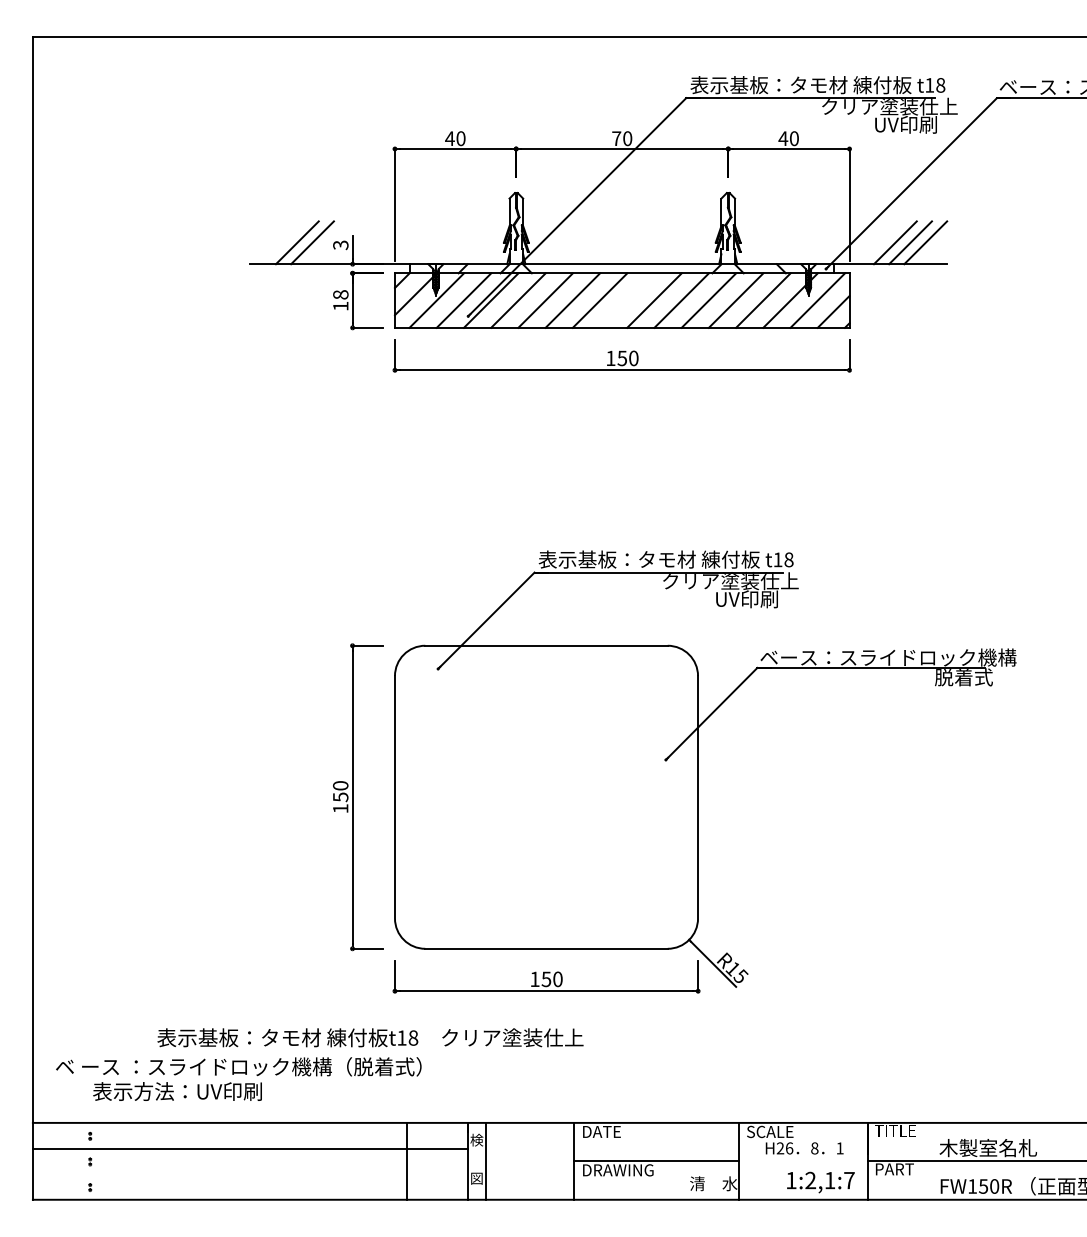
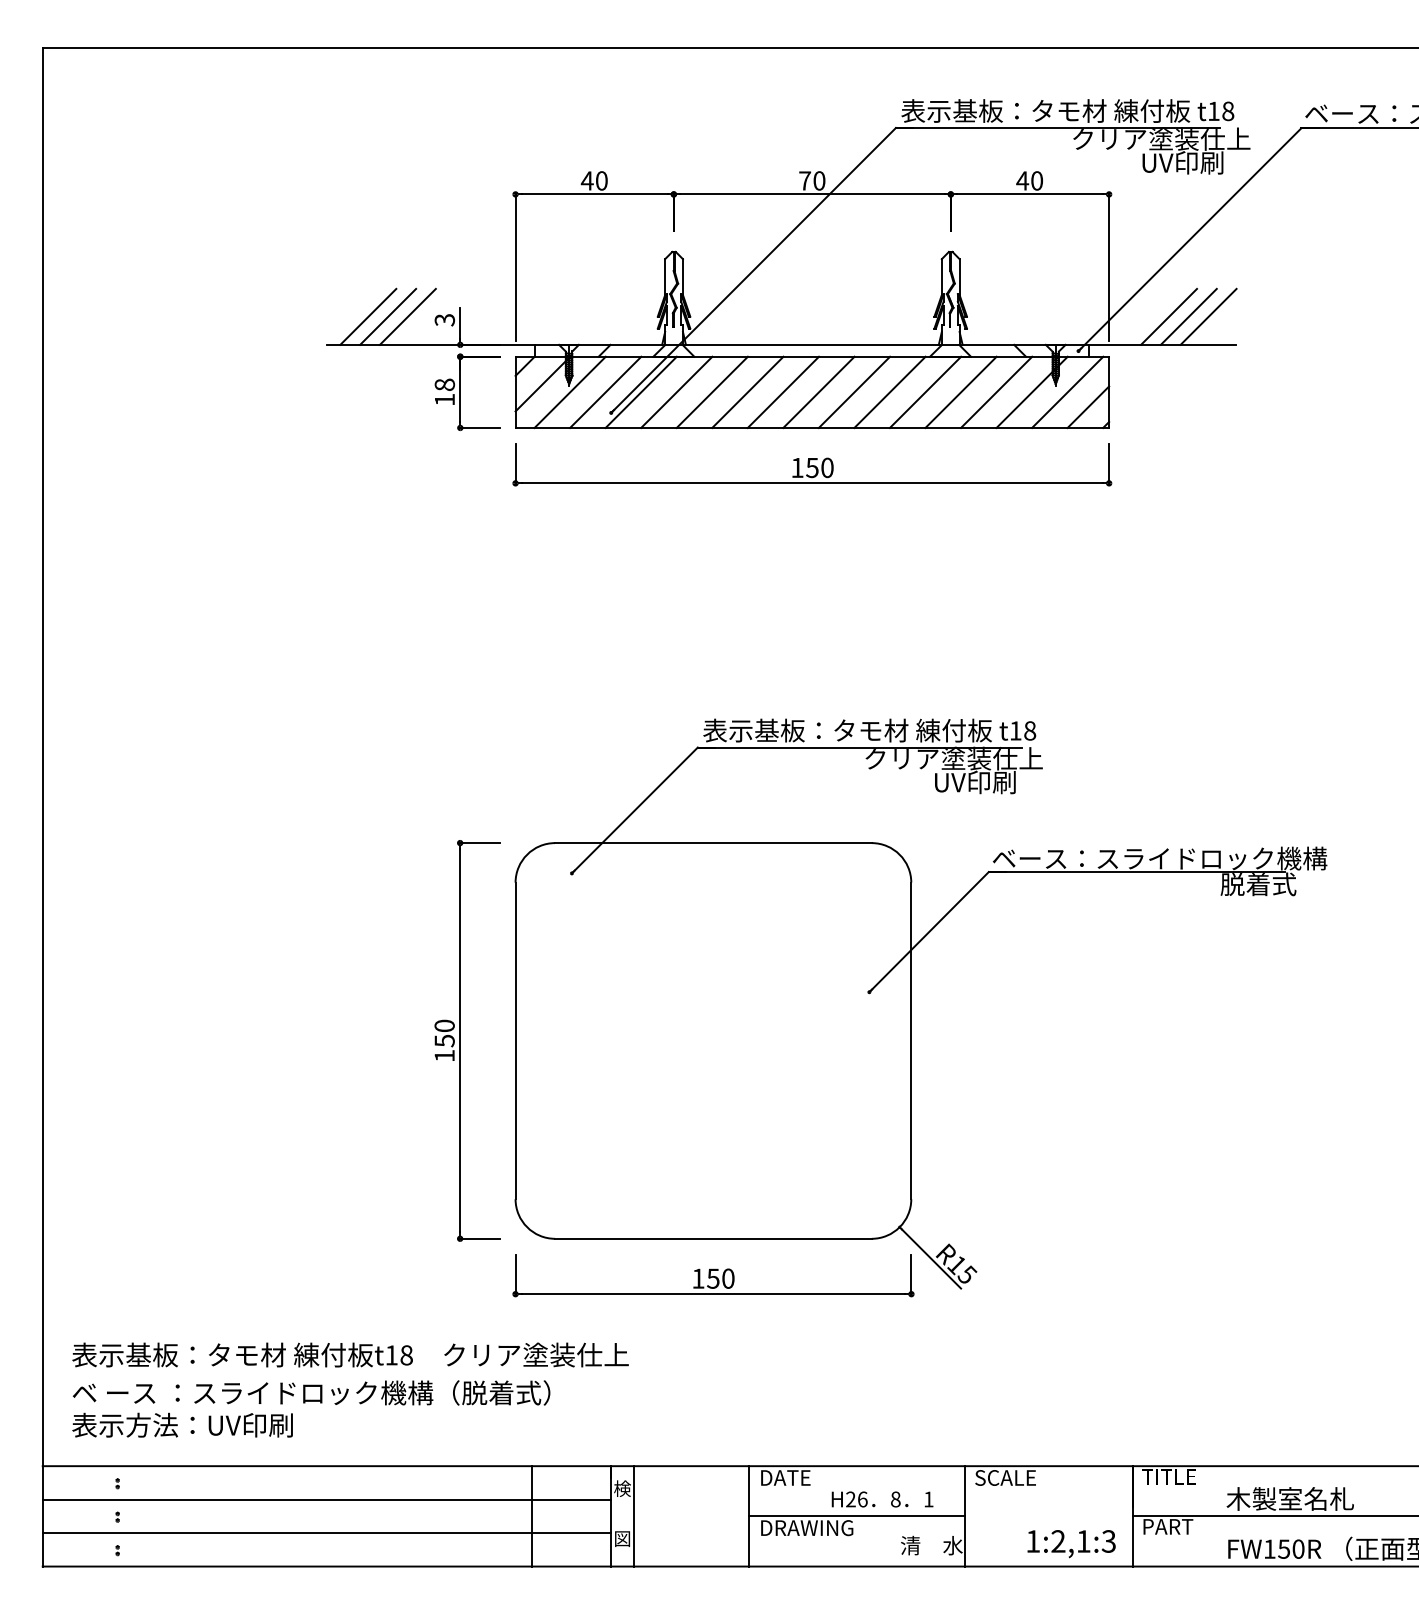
line: (282, 242) -> (368, 316), added
line: (626, 300) -> (818, 392), added
text: (370, 1037) -> (350, 1354), moved
text: (177, 1090) -> (182, 1424), moved
text: (804, 1148) -> (882, 1499), moved
line: (250, 1174) -> (326, 1533), added
text: (849, 1180) -> (1108, 1541), 1:2,1:7 -> 1:2,1:3

